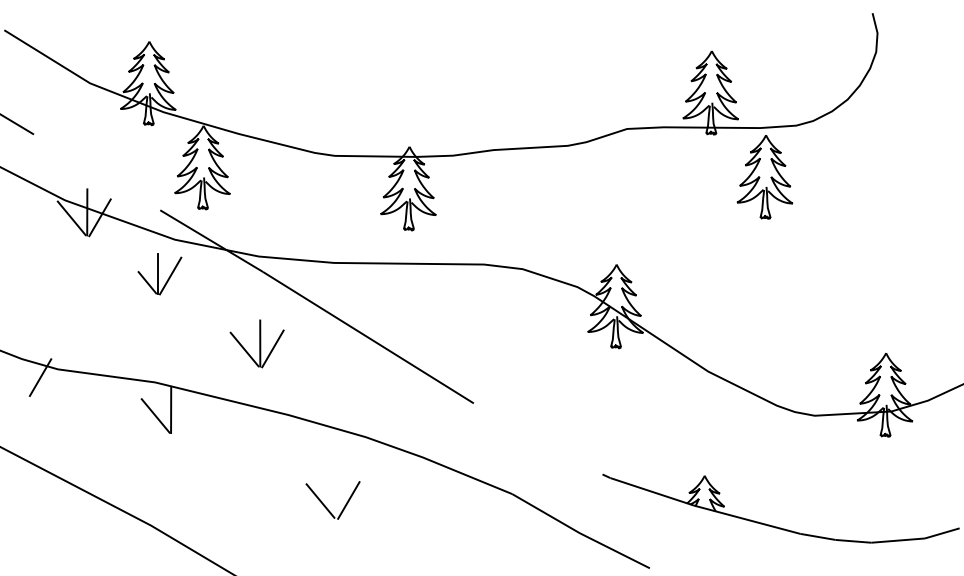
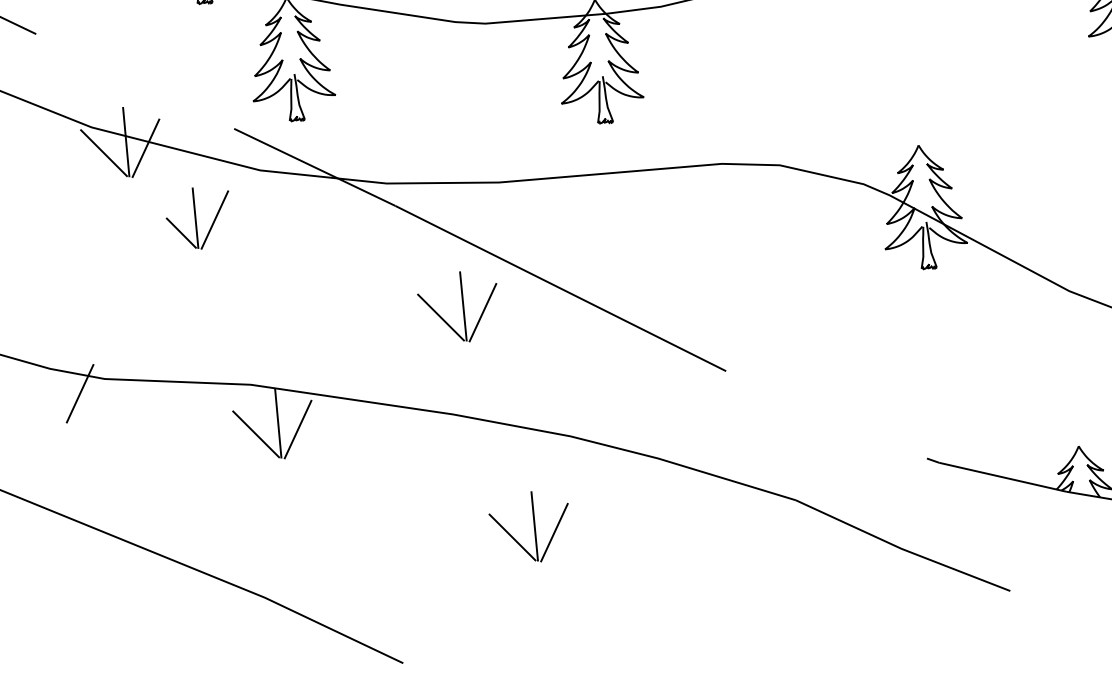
part: (159, 274) -> (198, 219), moved
part: (256, 343) -> (457, 306), moved
line: (183, 415) -> (297, 429), added
line: (336, 495) -> (535, 527), added

